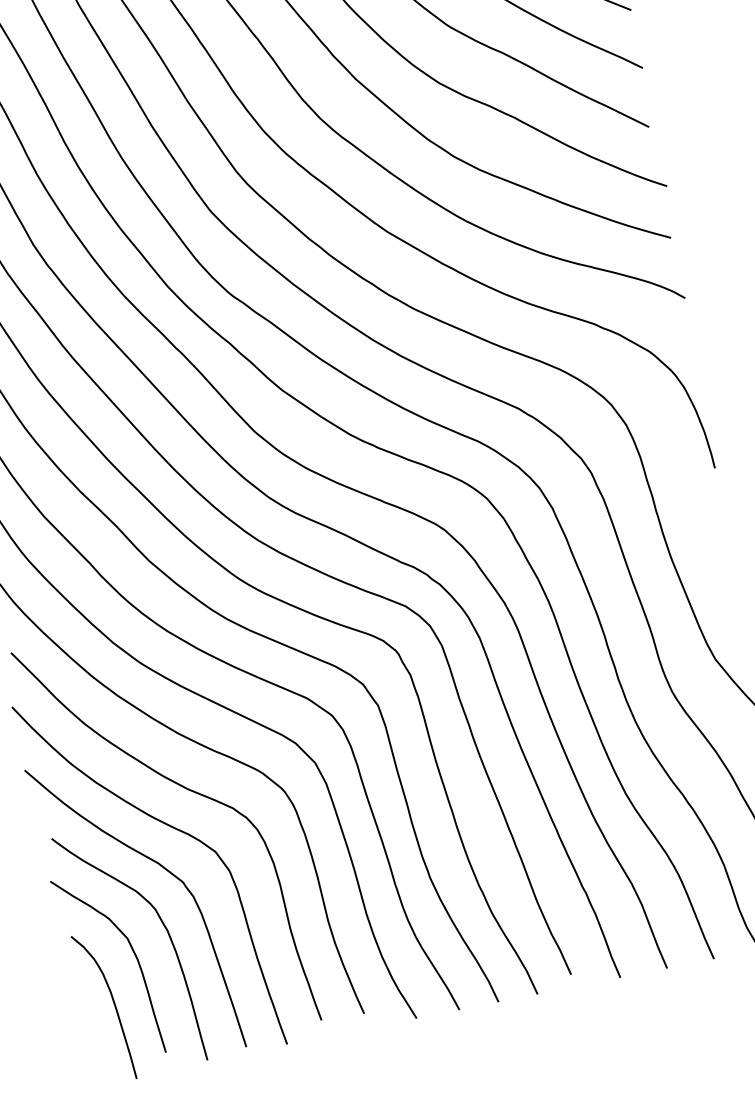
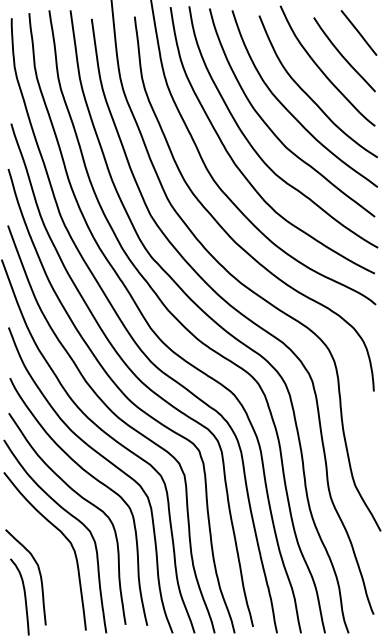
curve: (162, 927) -> (56, 563), removed

